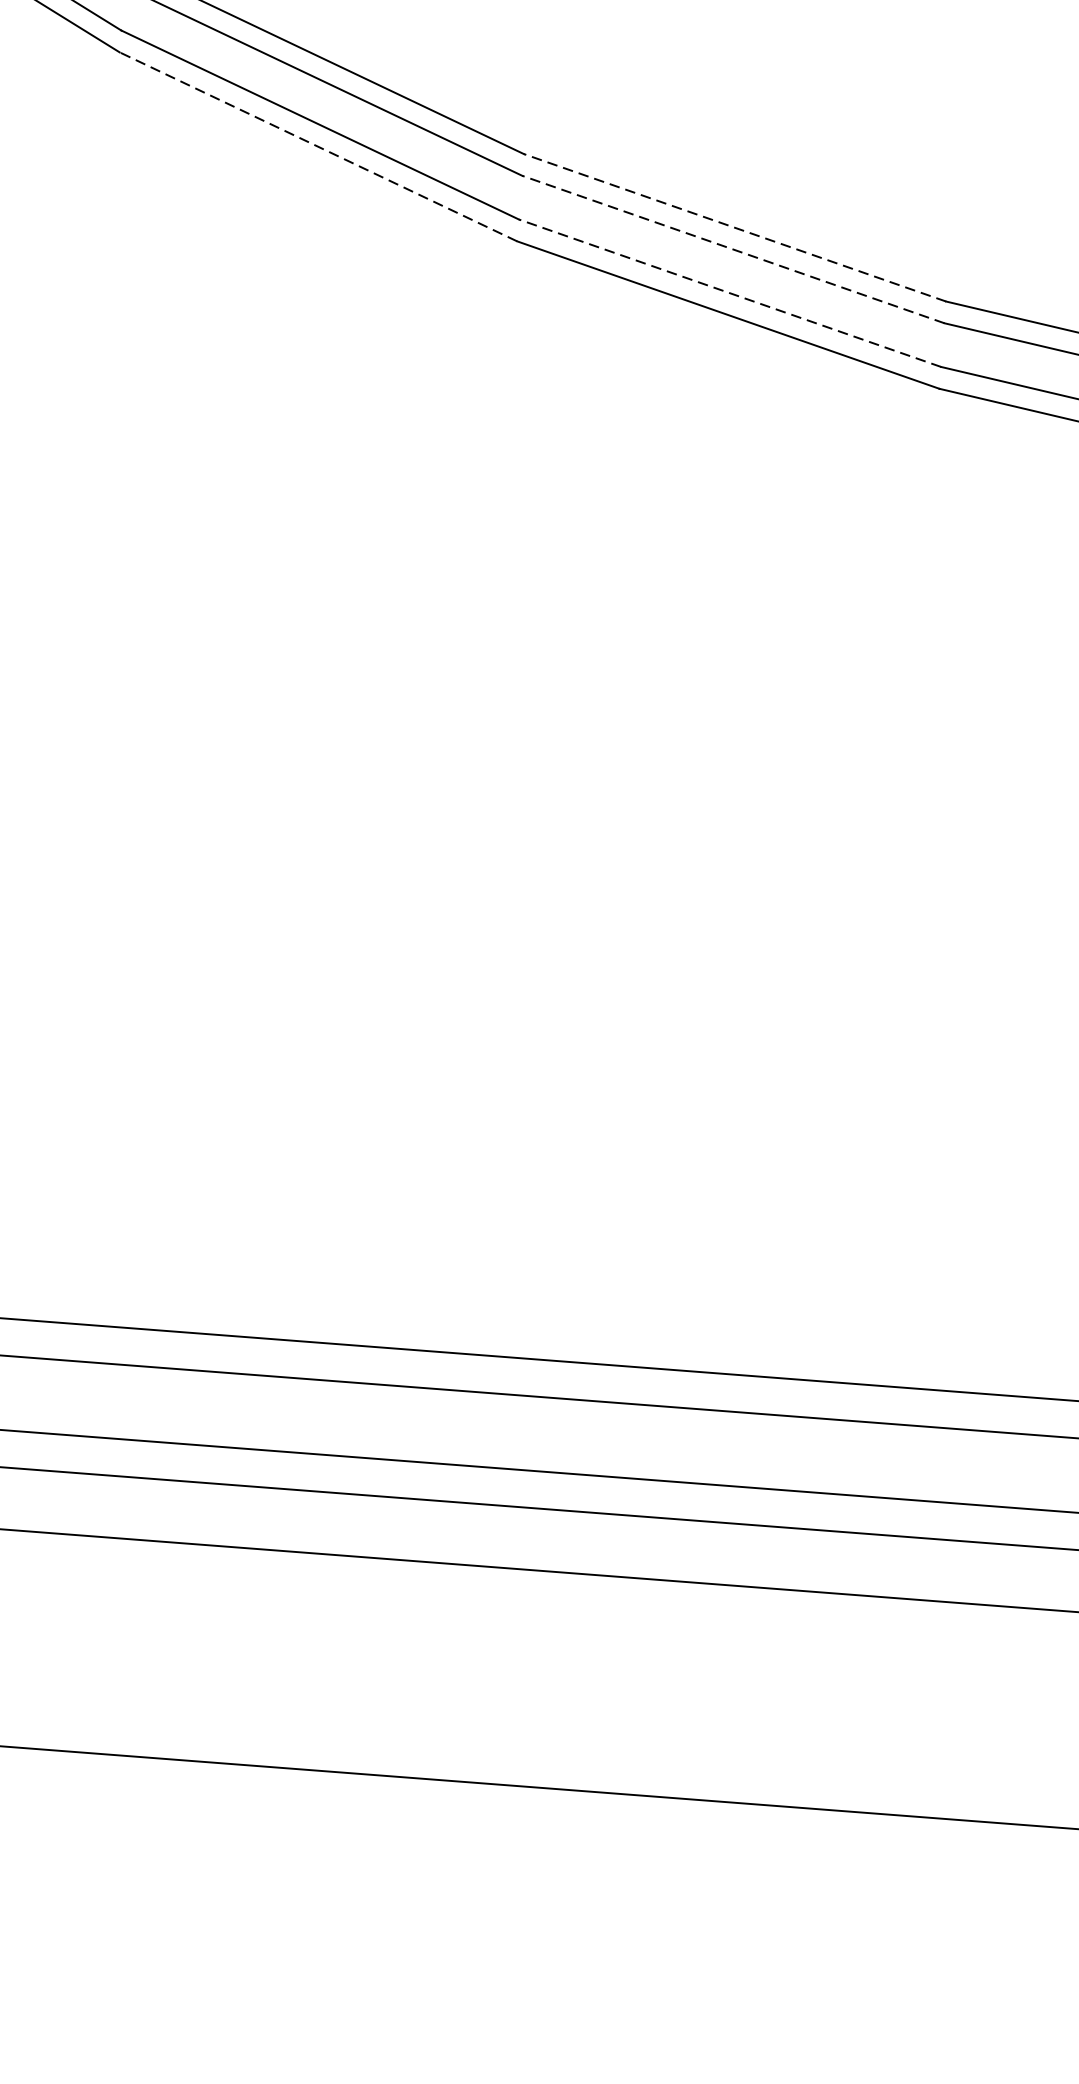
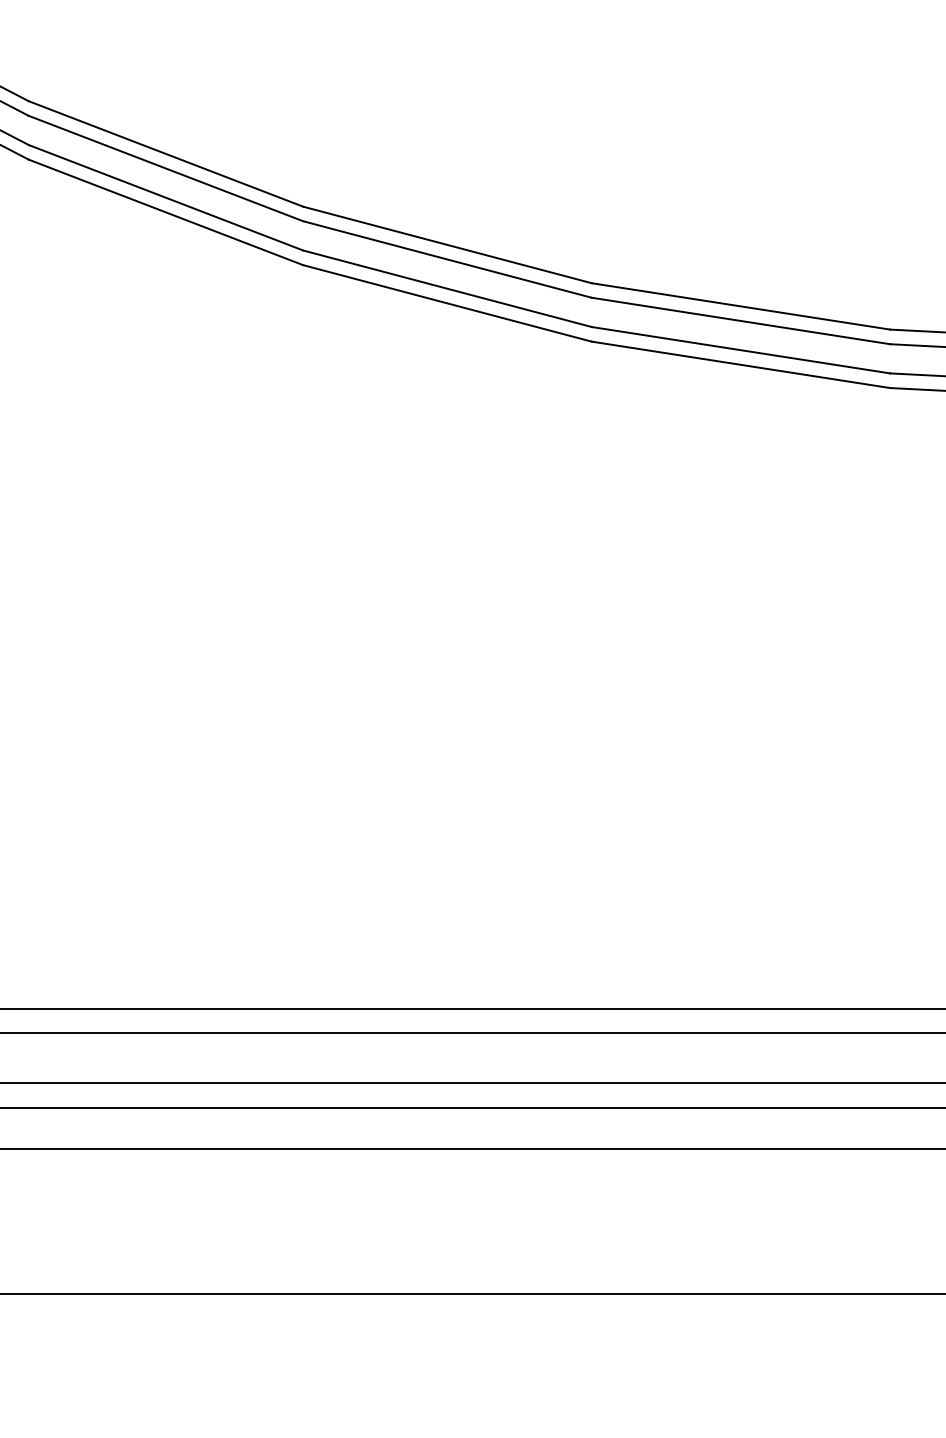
line: (317, 146) -> (165, 212), dashed -> solid
line: (735, 227) -> (447, 244), dashed -> solid
line: (733, 249) -> (447, 259), dashed -> solid
line: (730, 292) -> (447, 288), dashed -> solid

